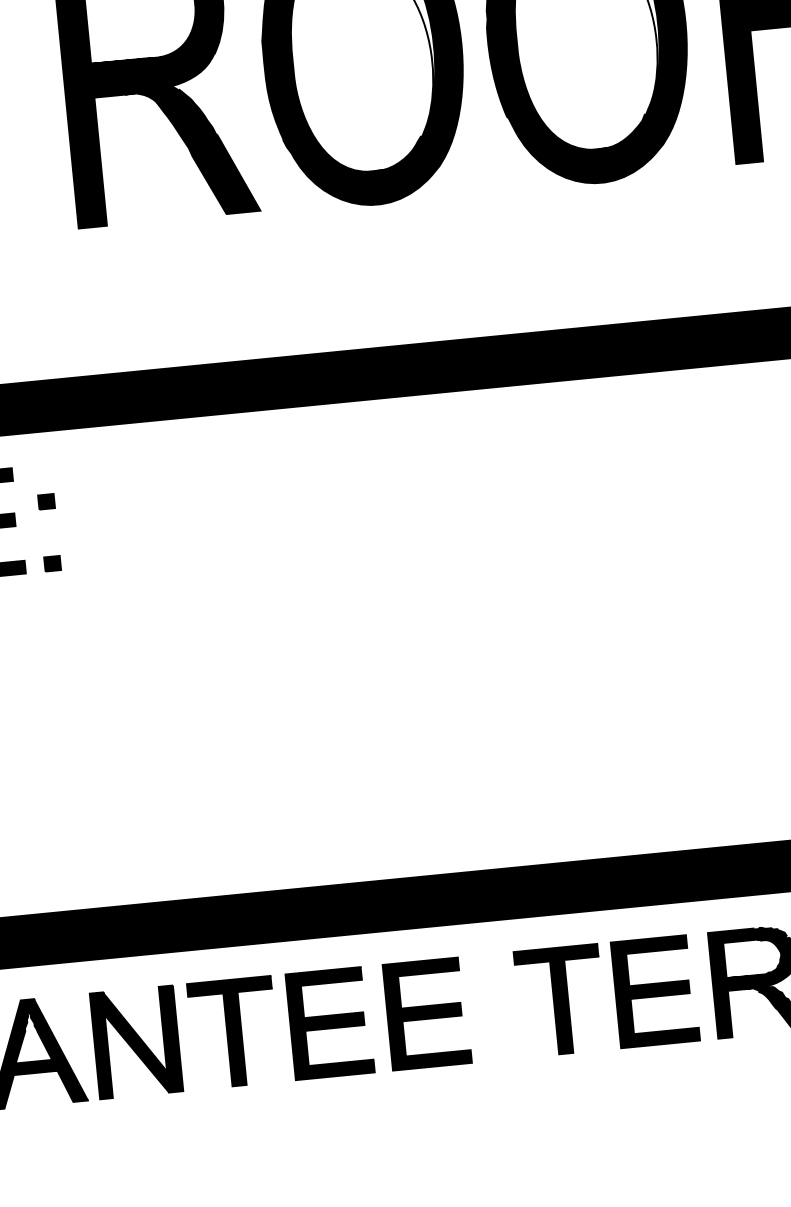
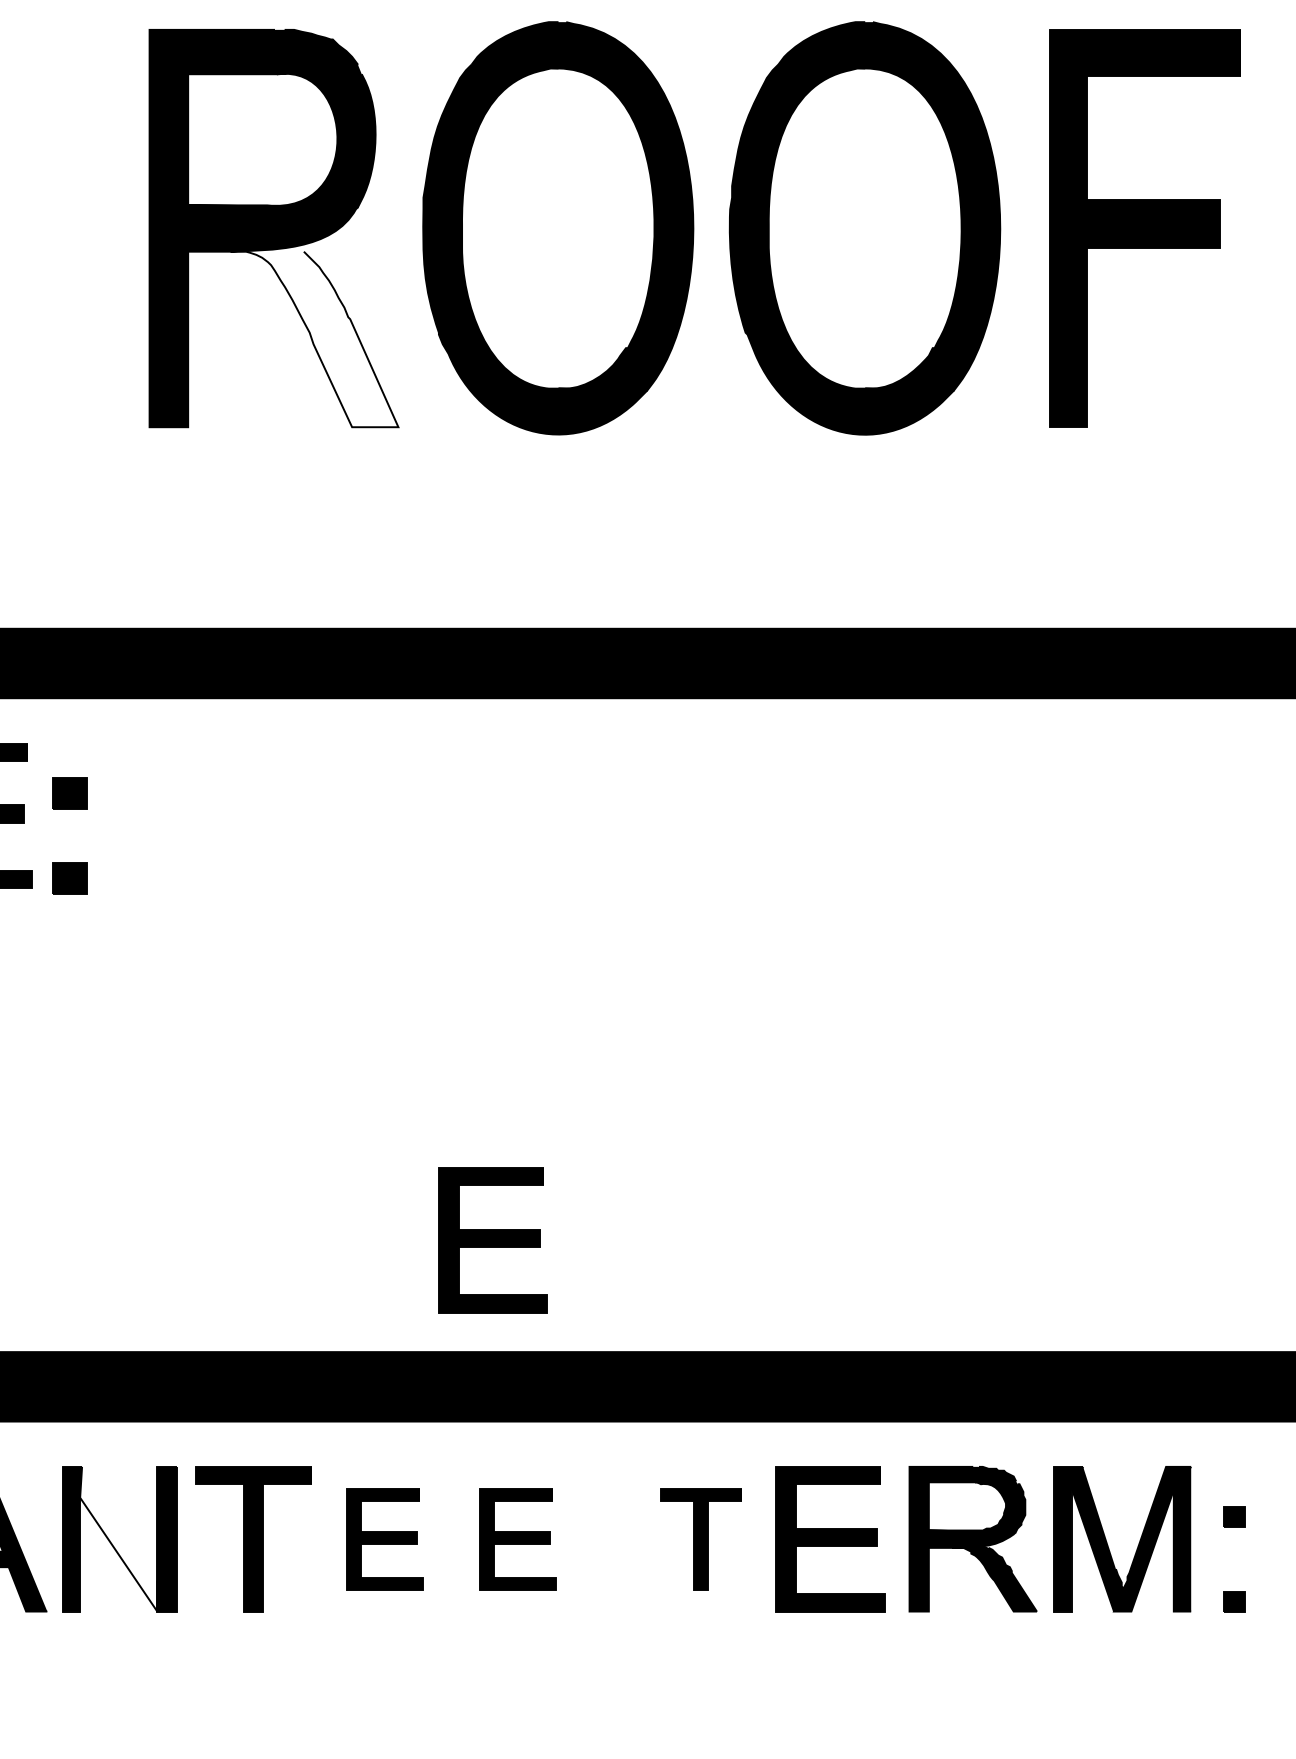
fill: (192, 150) -> (314, 336), removed
part: (46, 501) -> (69, 793), size x1.6
part: (52, 563) -> (69, 878), size x1.6
part: (388, 797) -> (493, 1240), added
part: (560, 1001) -> (700, 1539), size x0.7
part: (426, 1014) -> (517, 1539), size x0.7
part: (329, 1023) -> (384, 1539), size x0.7
fill: (135, 1041) -> (118, 1538), removed

